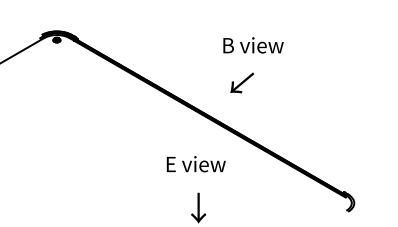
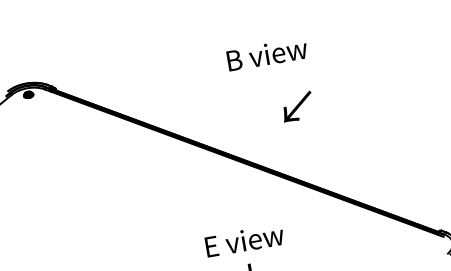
text: (253, 45) -> (267, 54), moved
text: (242, 82) -> (297, 106), moved
text: (195, 164) -> (243, 241), moved

